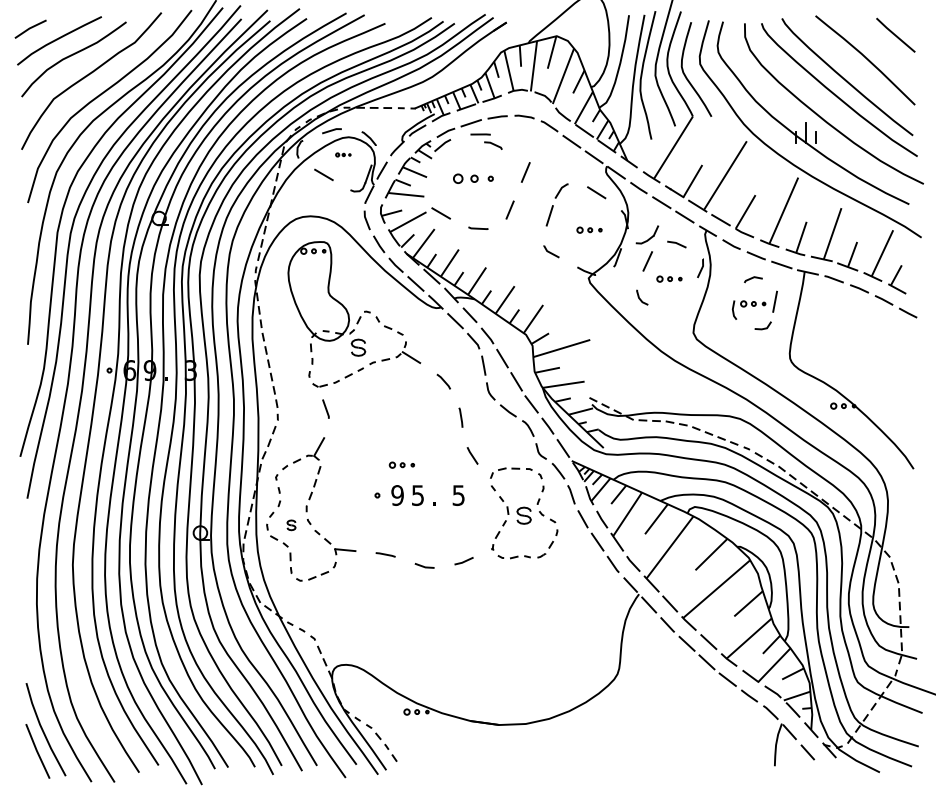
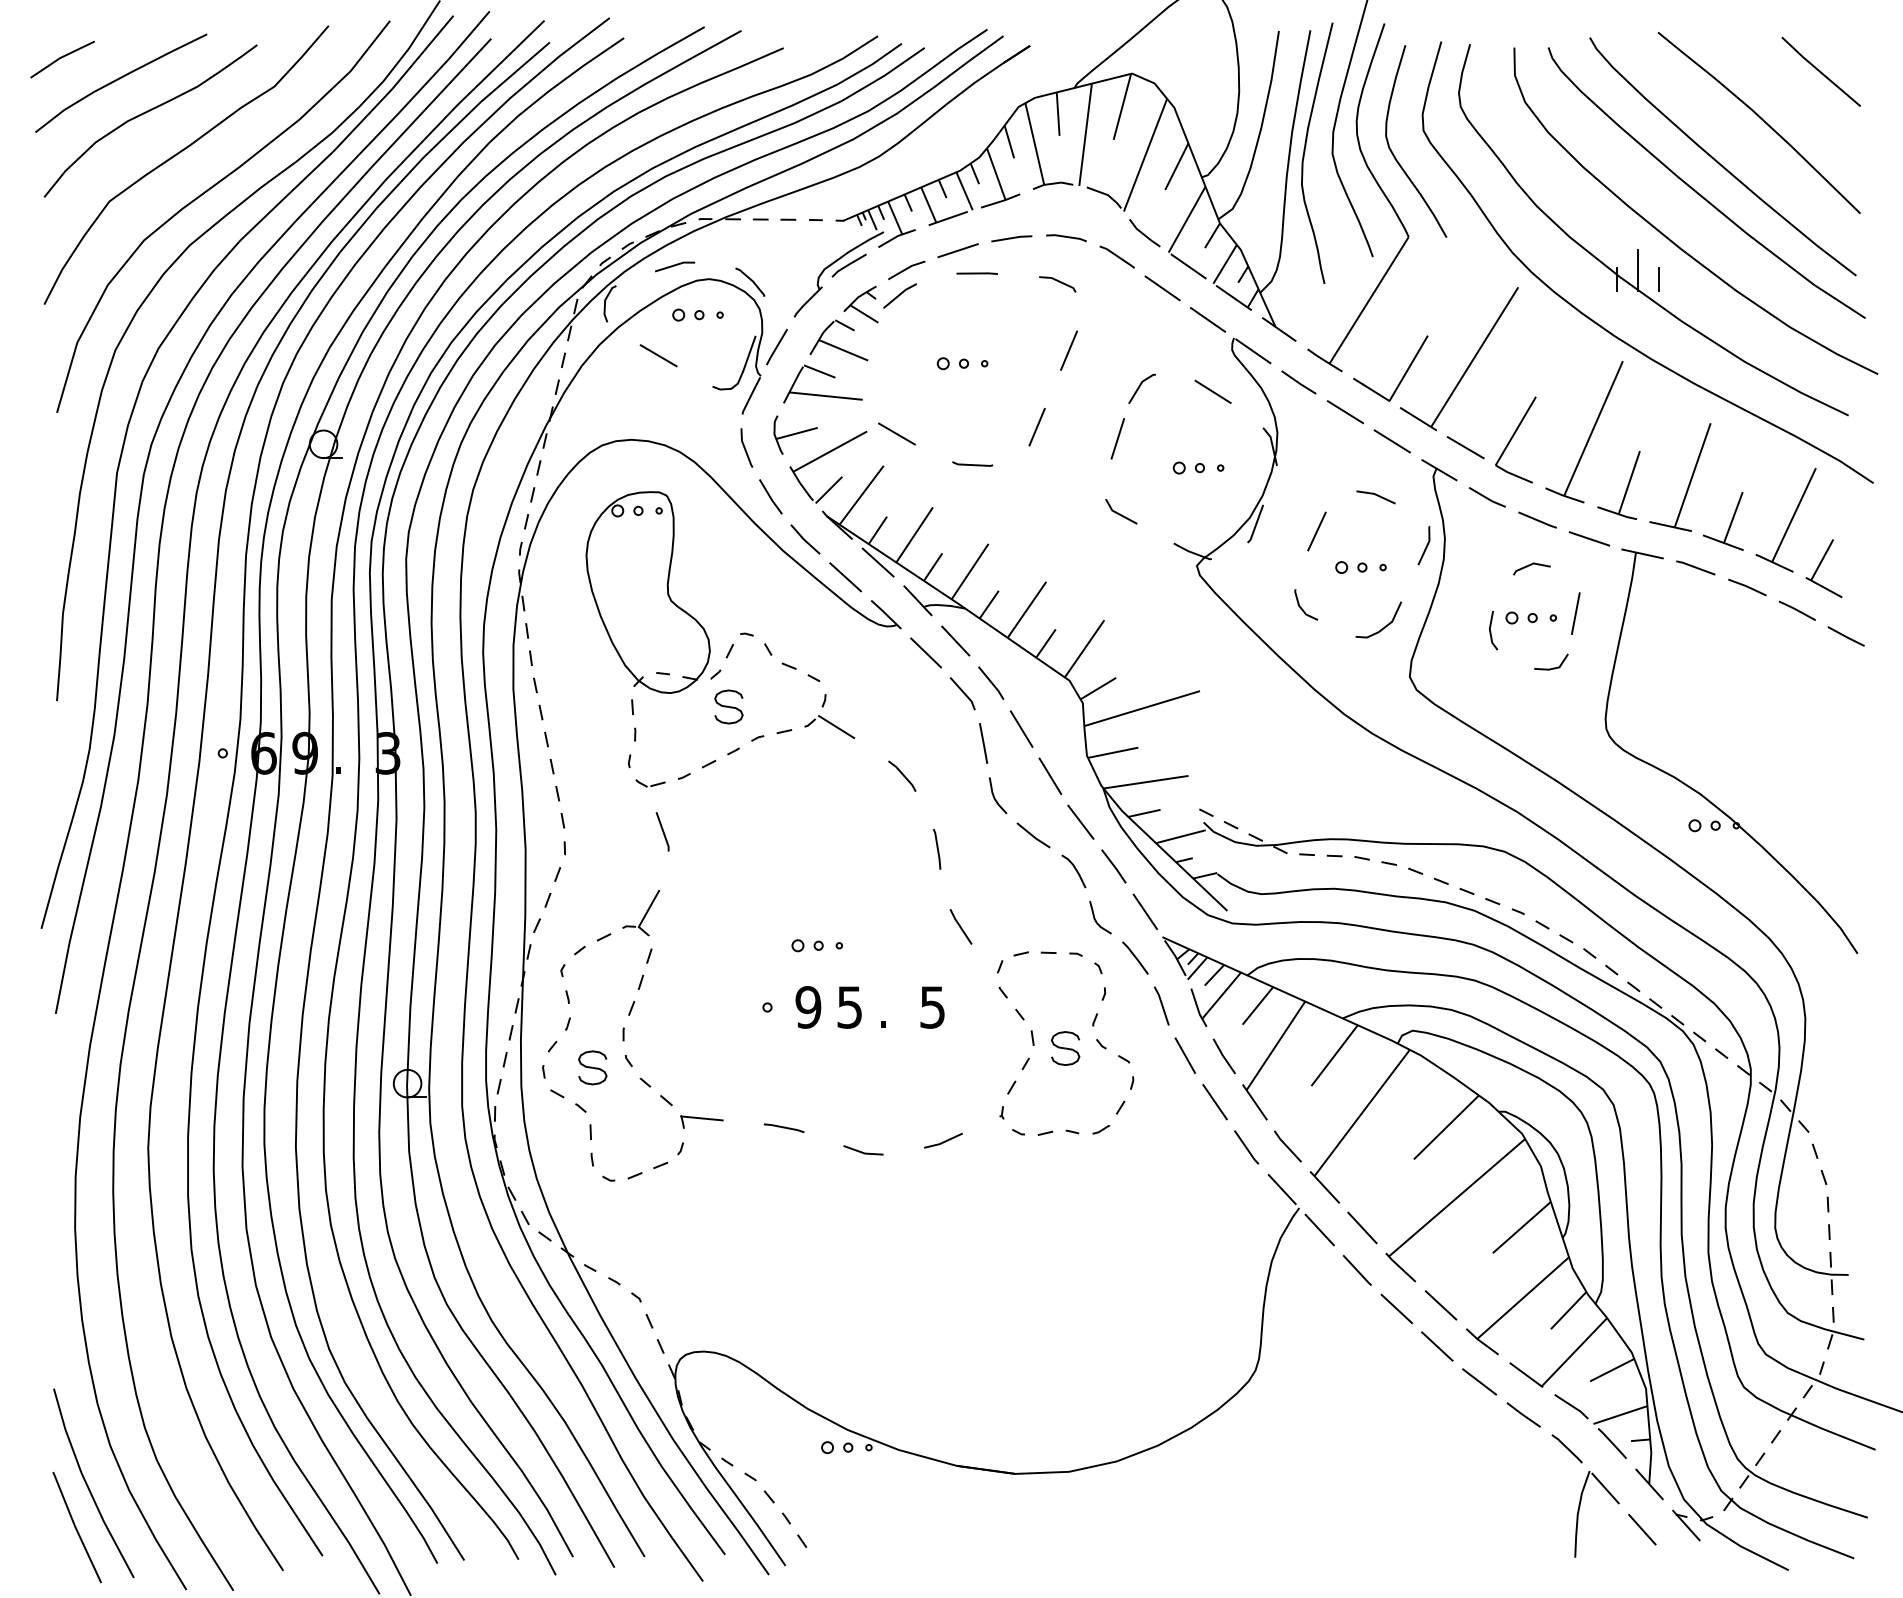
line: (493, 145) -> (1058, 283), moved
part: (343, 154) -> (698, 314), size x1.67
part: (473, 178) -> (962, 362), size x0.62
part: (647, 234) -> (1379, 619), moved
part: (291, 525) -> (592, 1068), size x1.67

